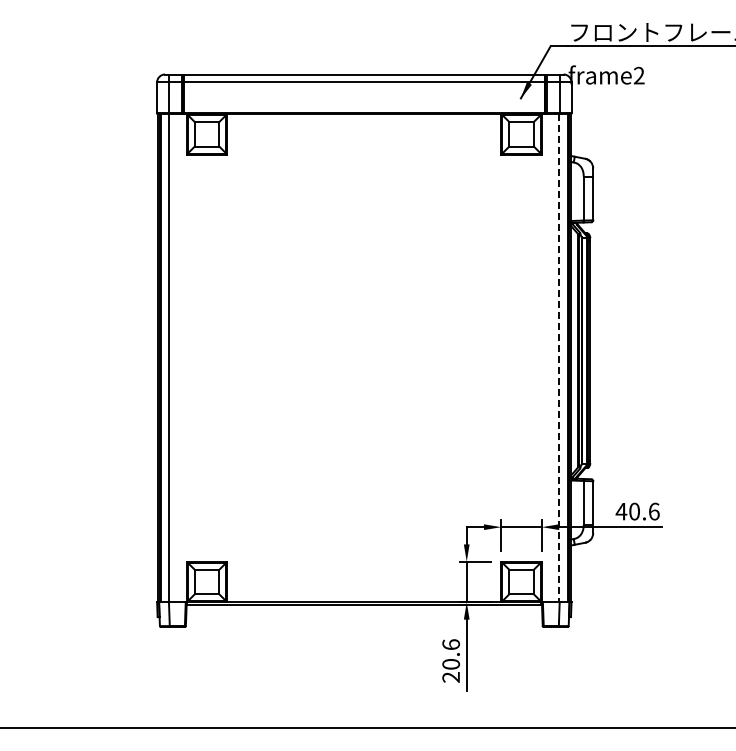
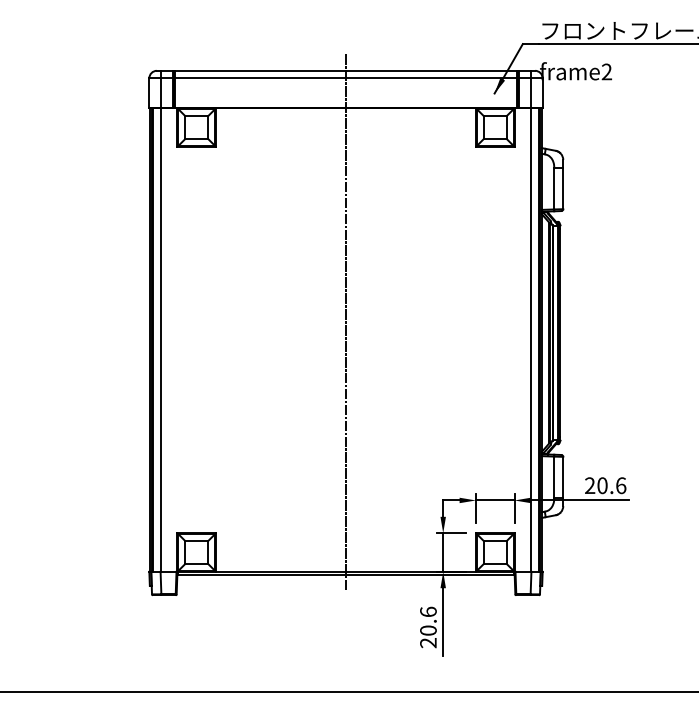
line: (364, 339) -> (346, 322), added
line: (559, 358) -> (531, 340), dashed -> solid
text: (621, 511) -> (590, 485), 40.6 -> 20.6

